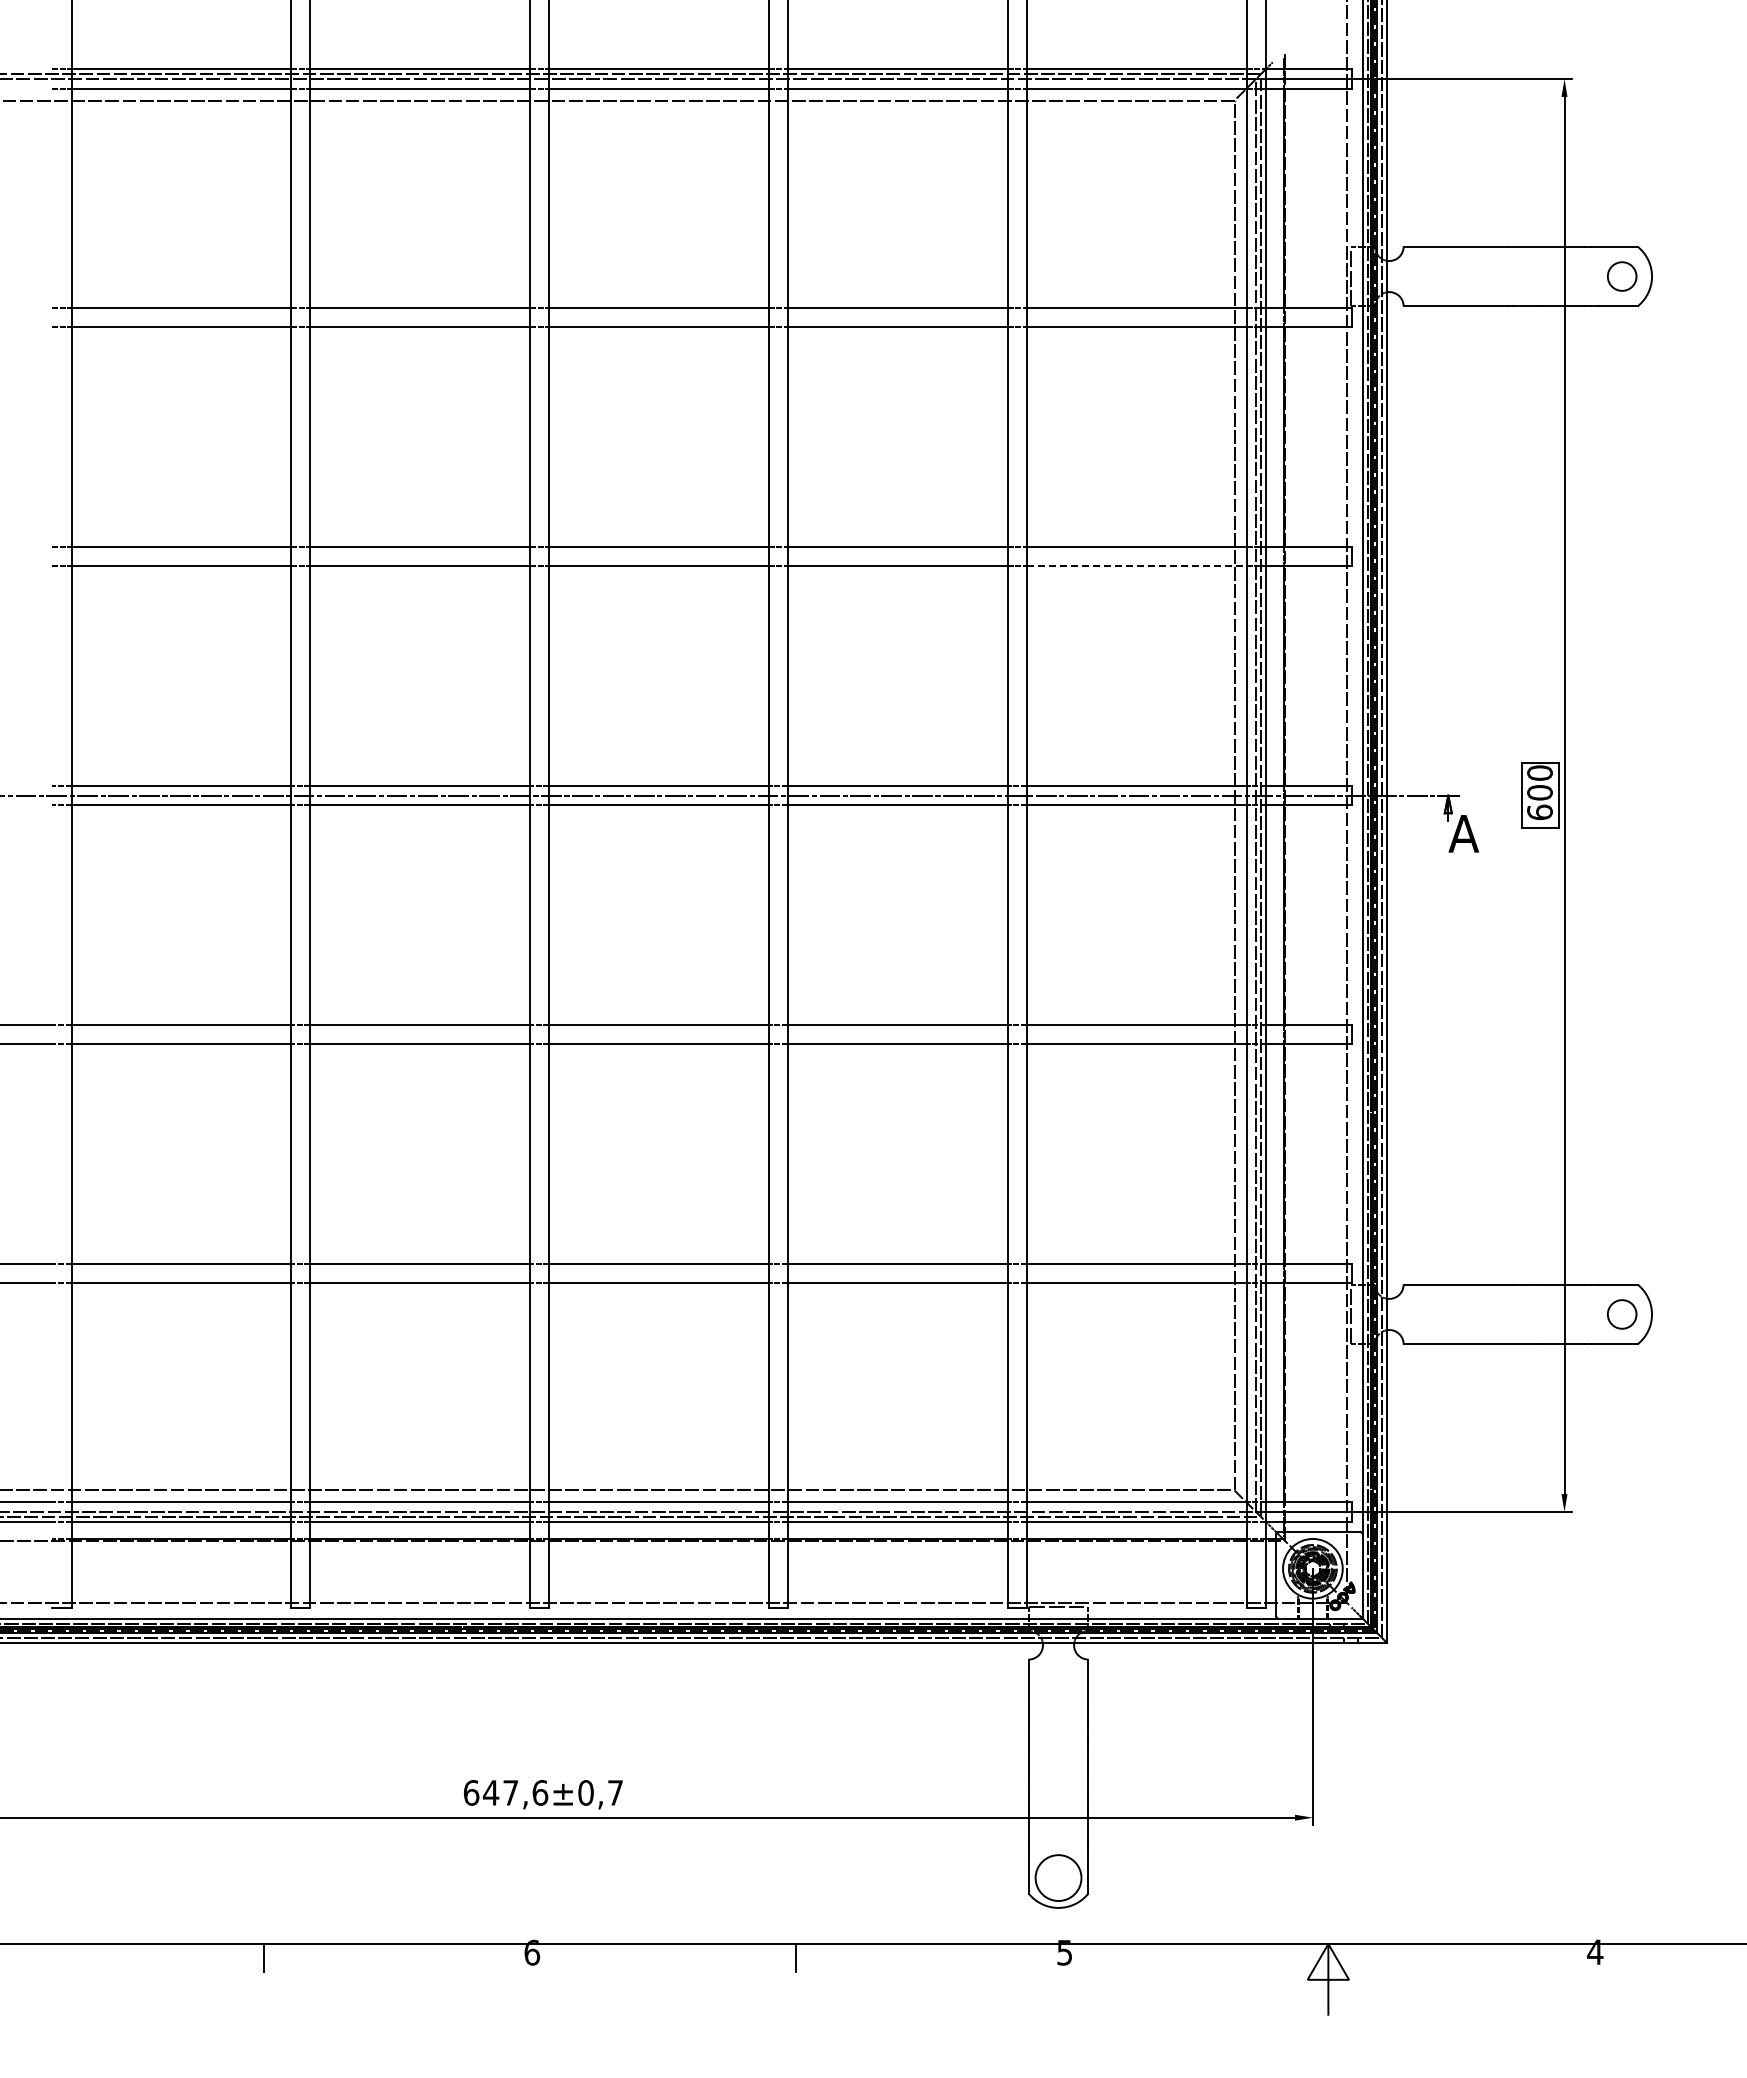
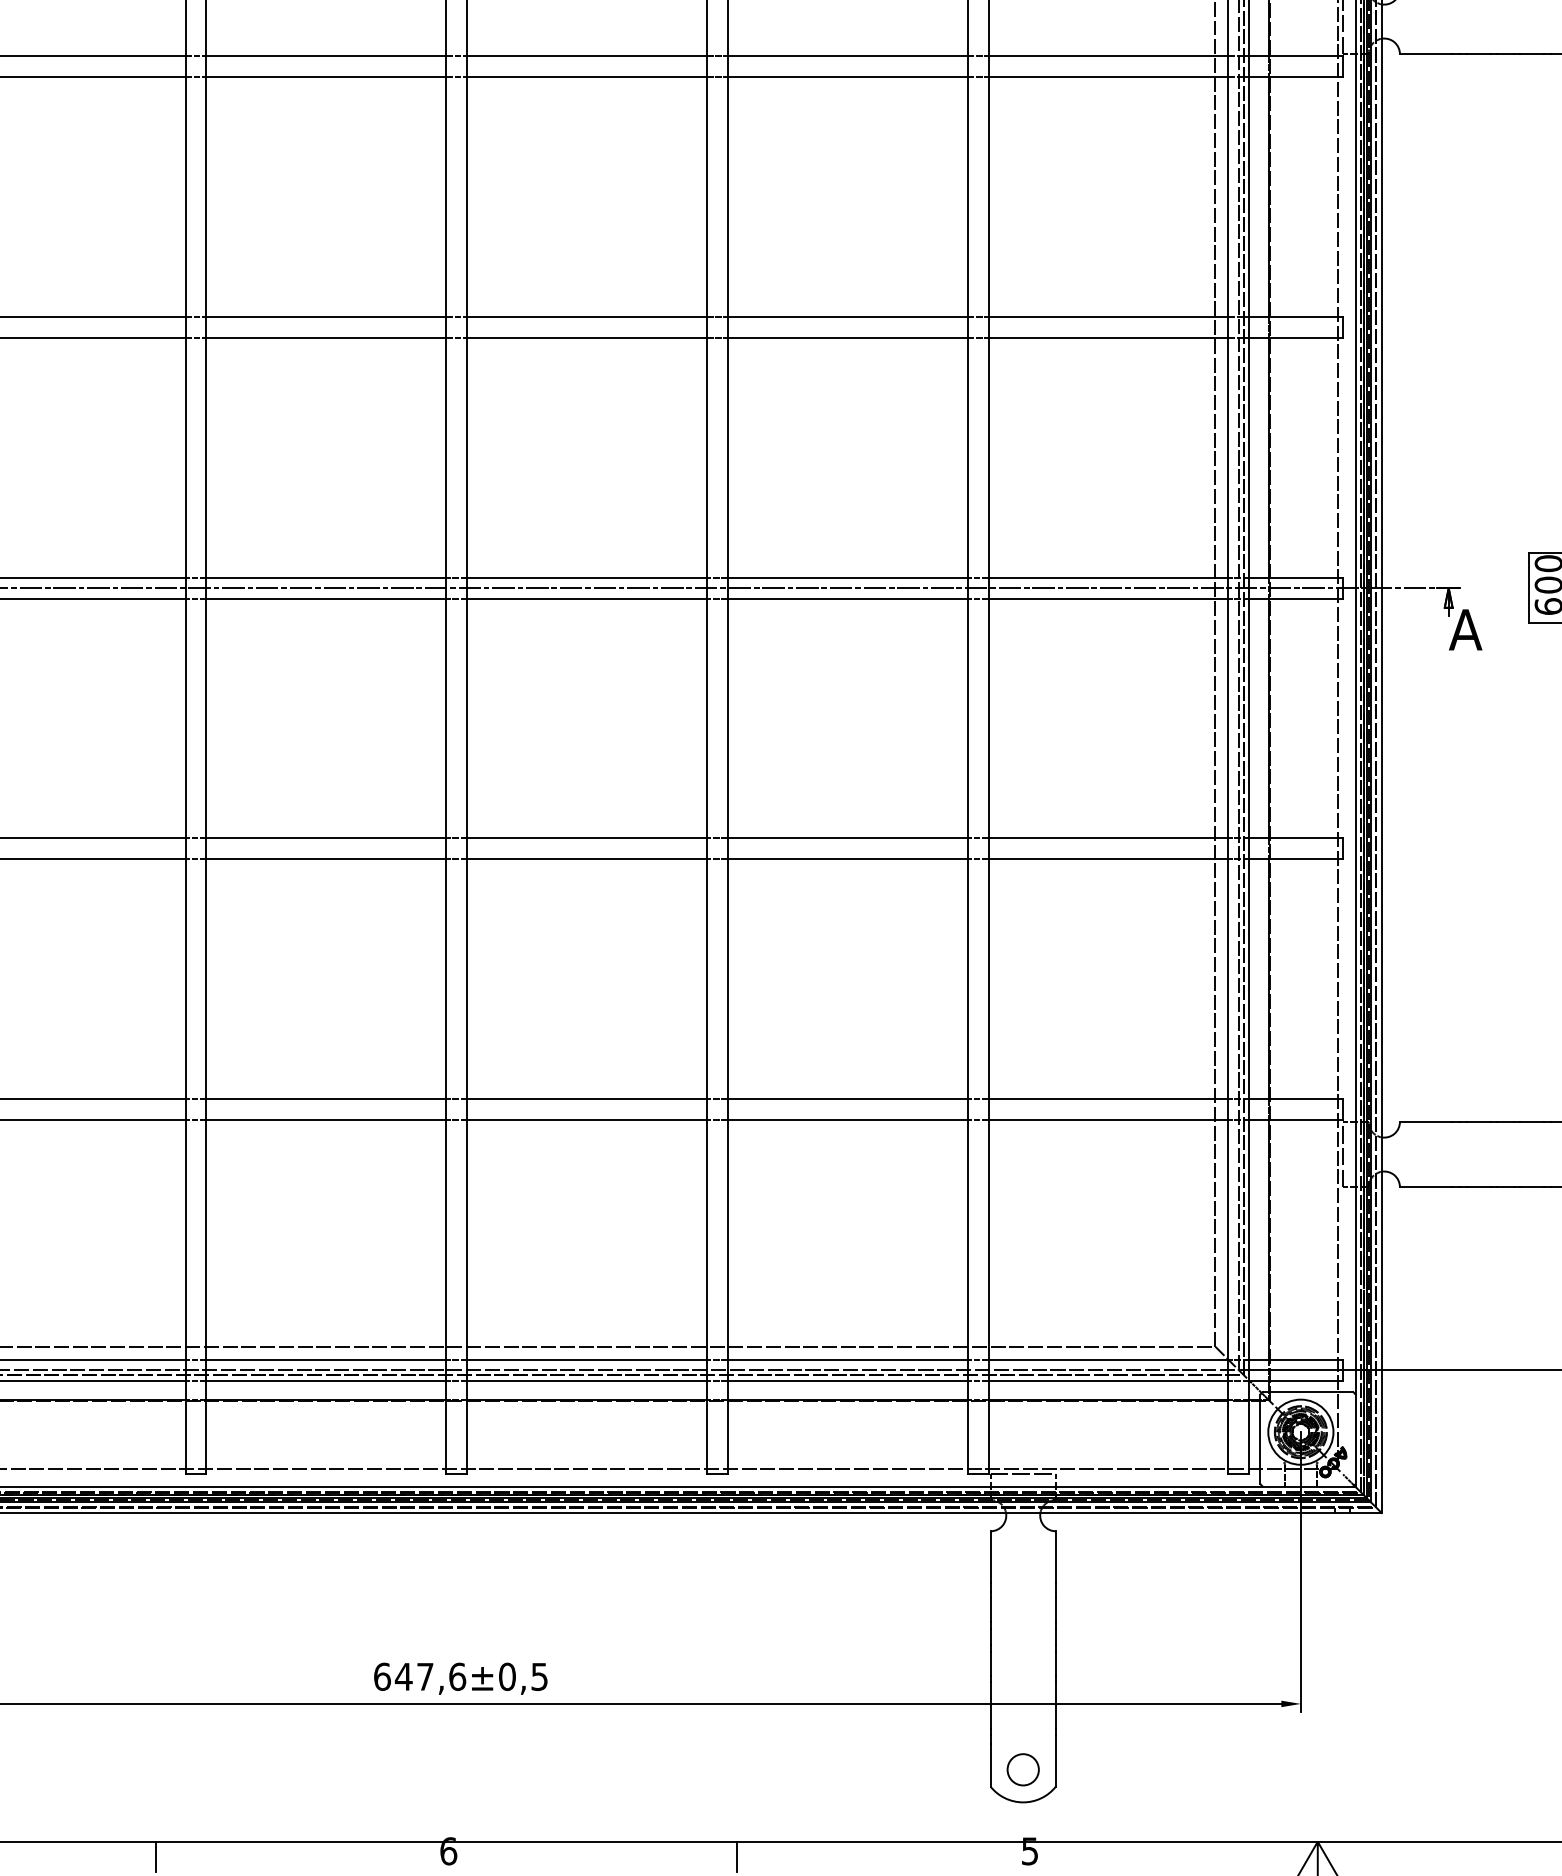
line: (1136, 566) -> (1108, 338), dashed -> solid
text: (615, 1792) -> (539, 1676), ±0,7 -> ±0,5
circle: (1058, 1877) -> (1023, 1769), size x0.62

